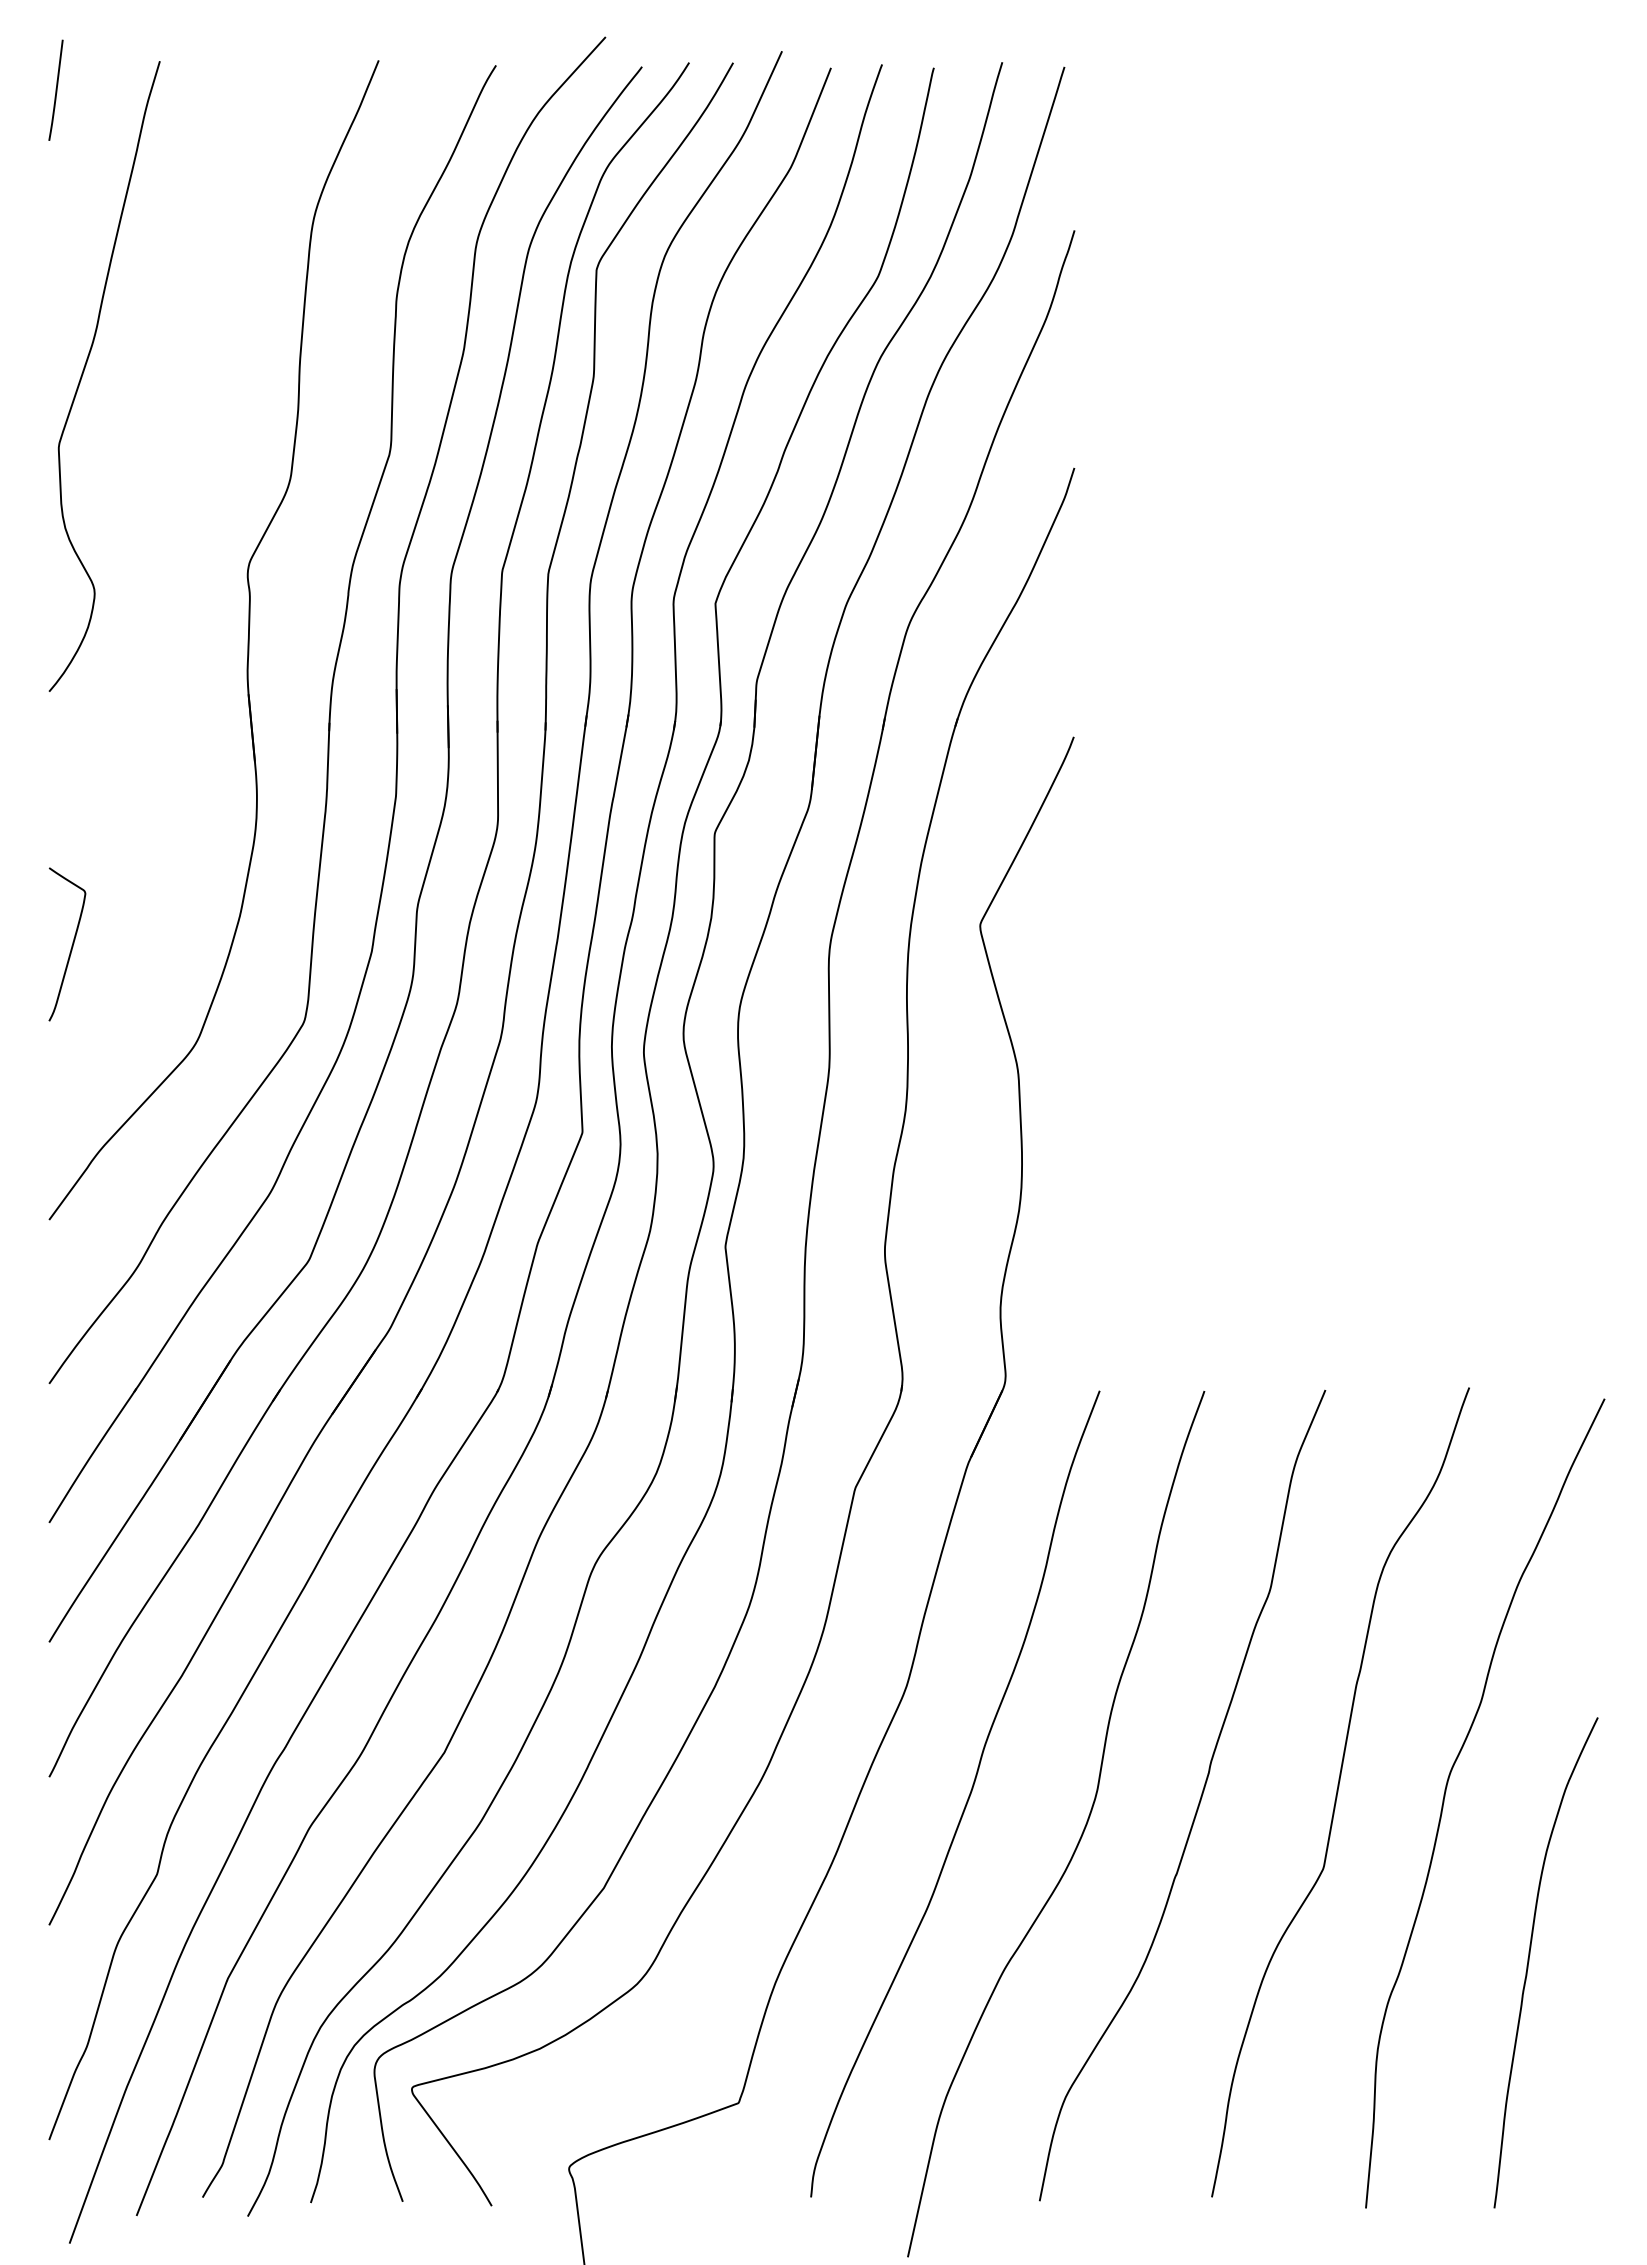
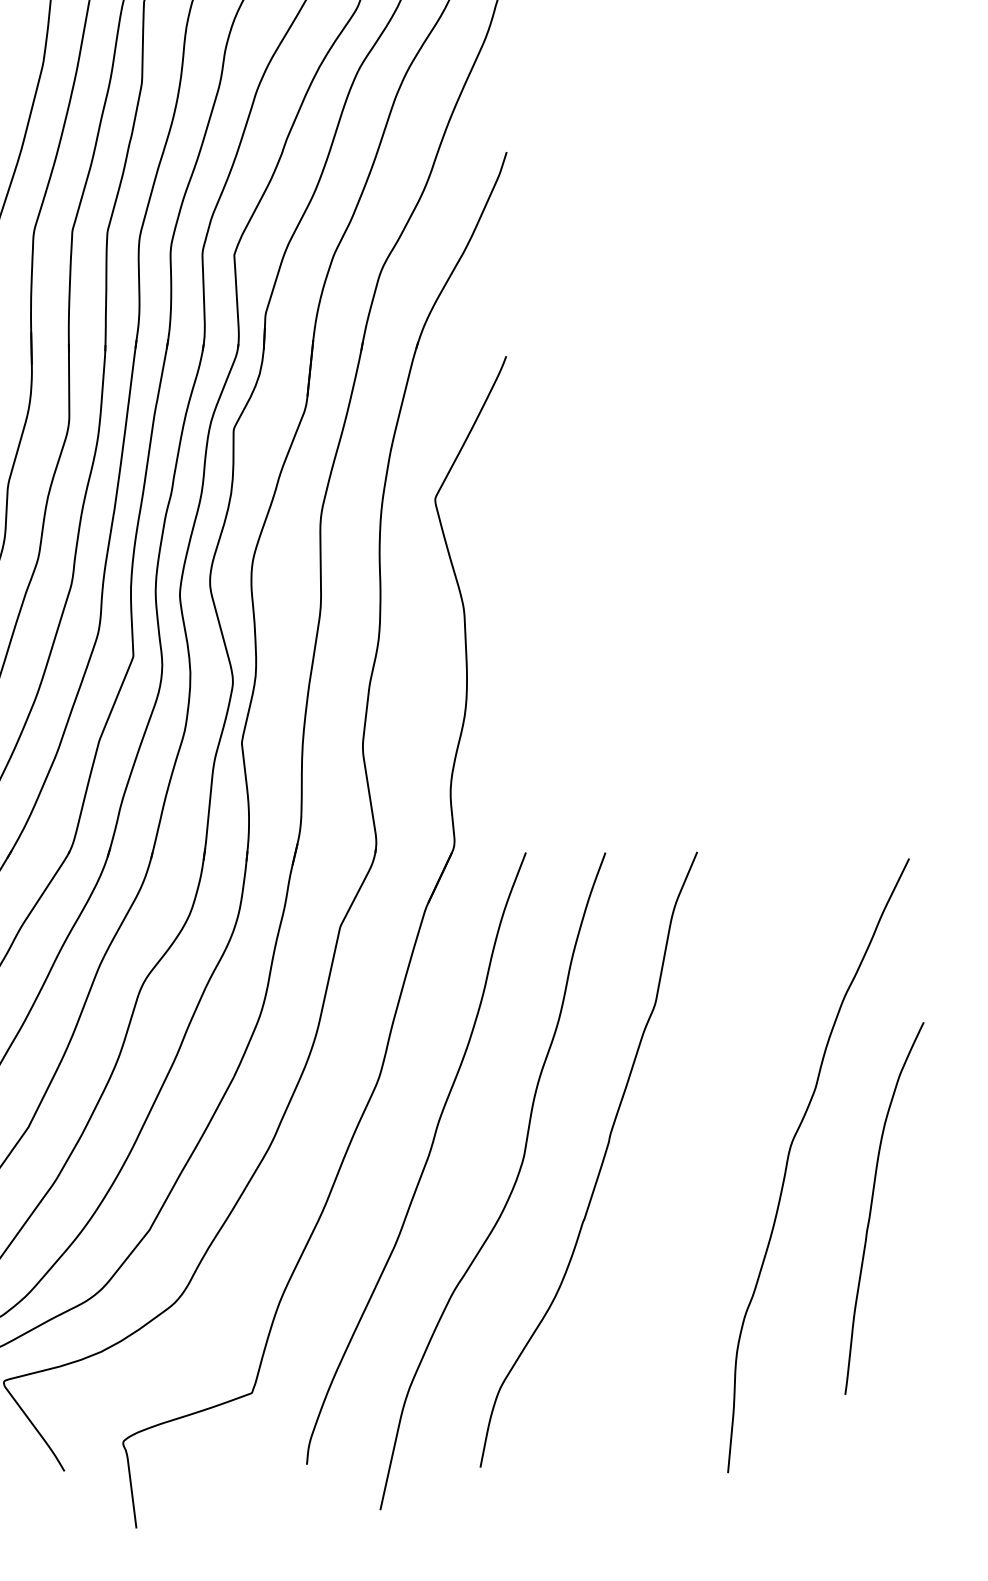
curve: (1338, 1792) -> (707, 1157), removed
curve: (1529, 1962) -> (871, 1208), moved

